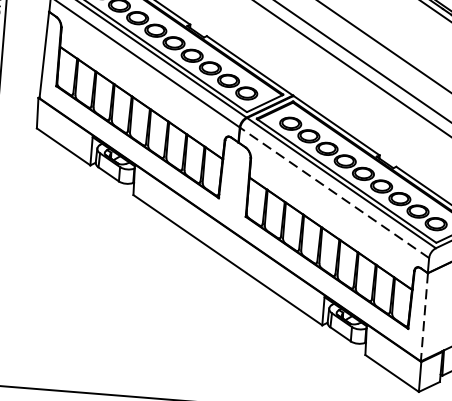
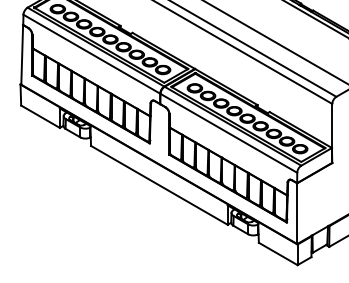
line: (334, 193) -> (228, 133), dashed -> solid
line: (424, 318) -> (297, 214), dashed -> solid

